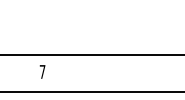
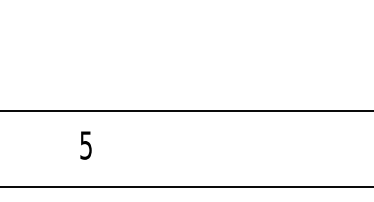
text: (42, 71) -> (85, 144), 7 -> 5

